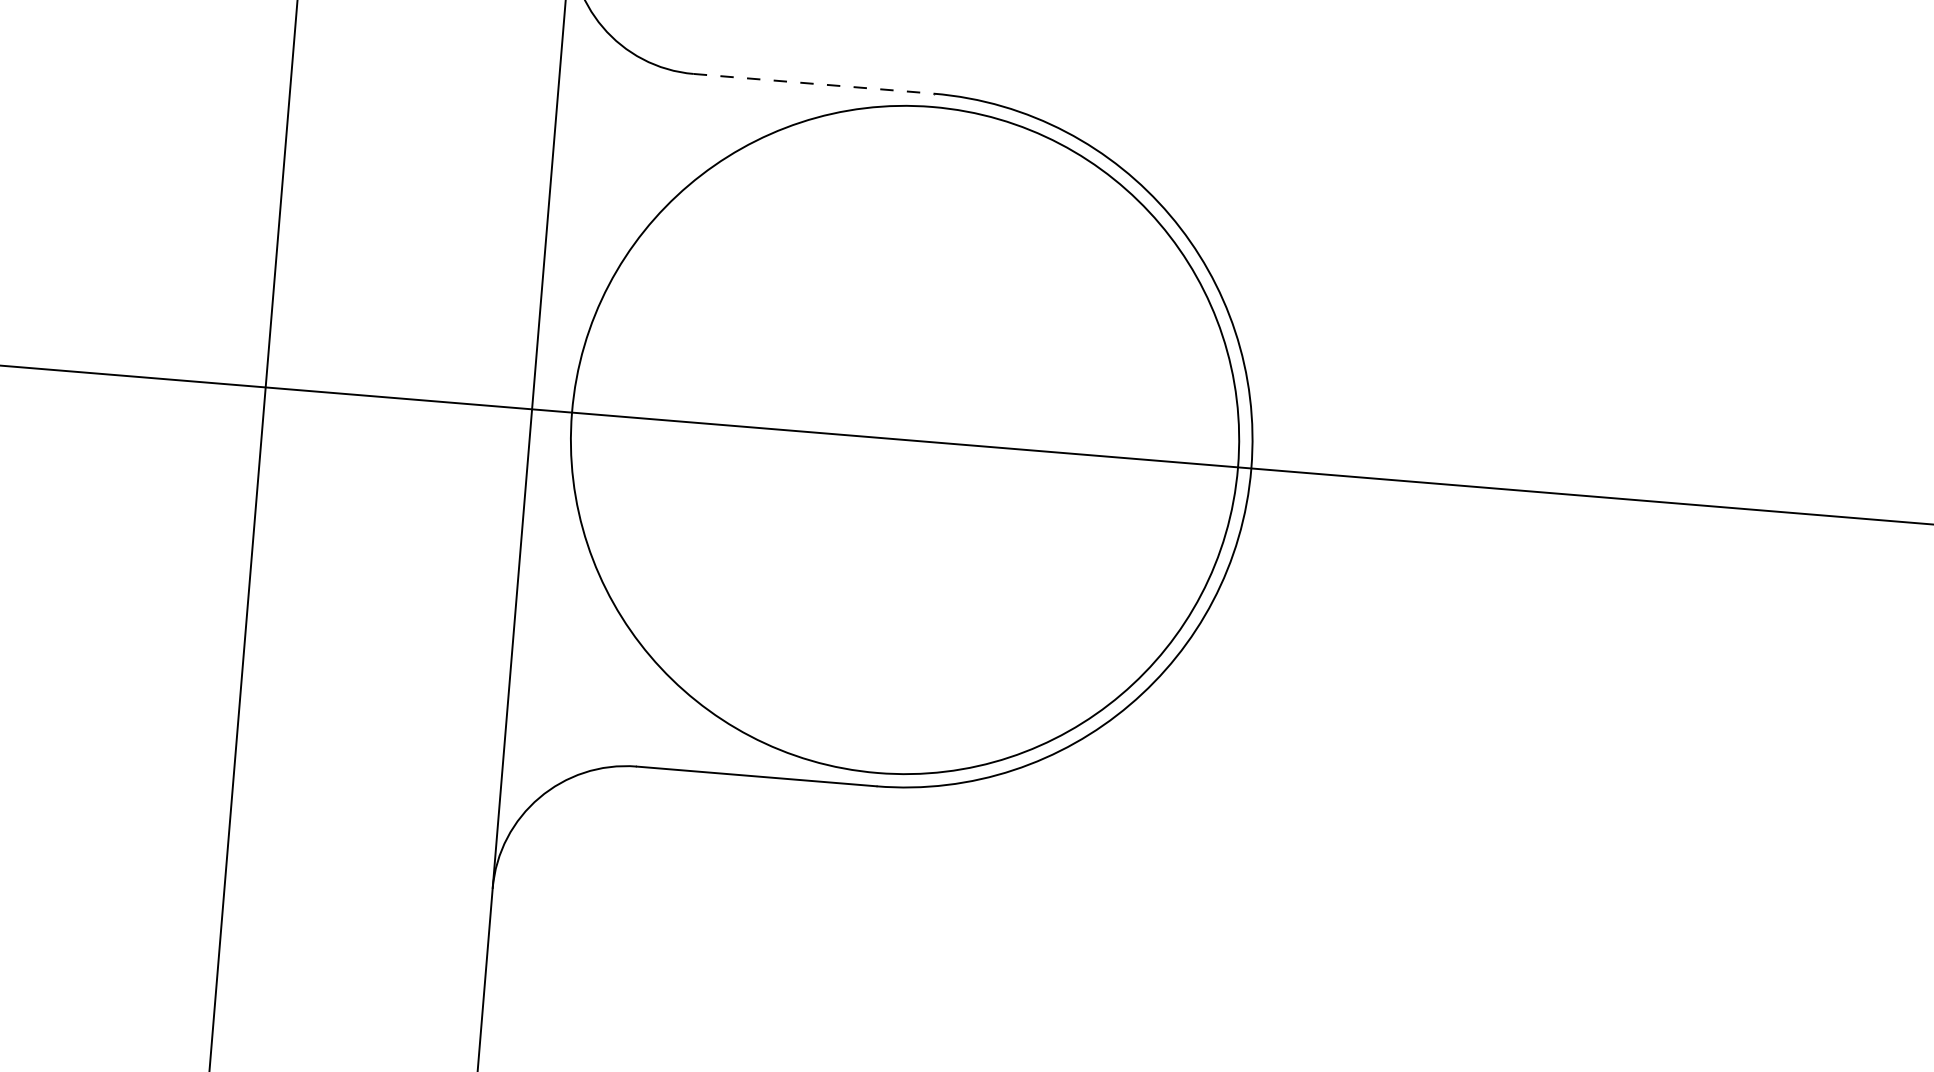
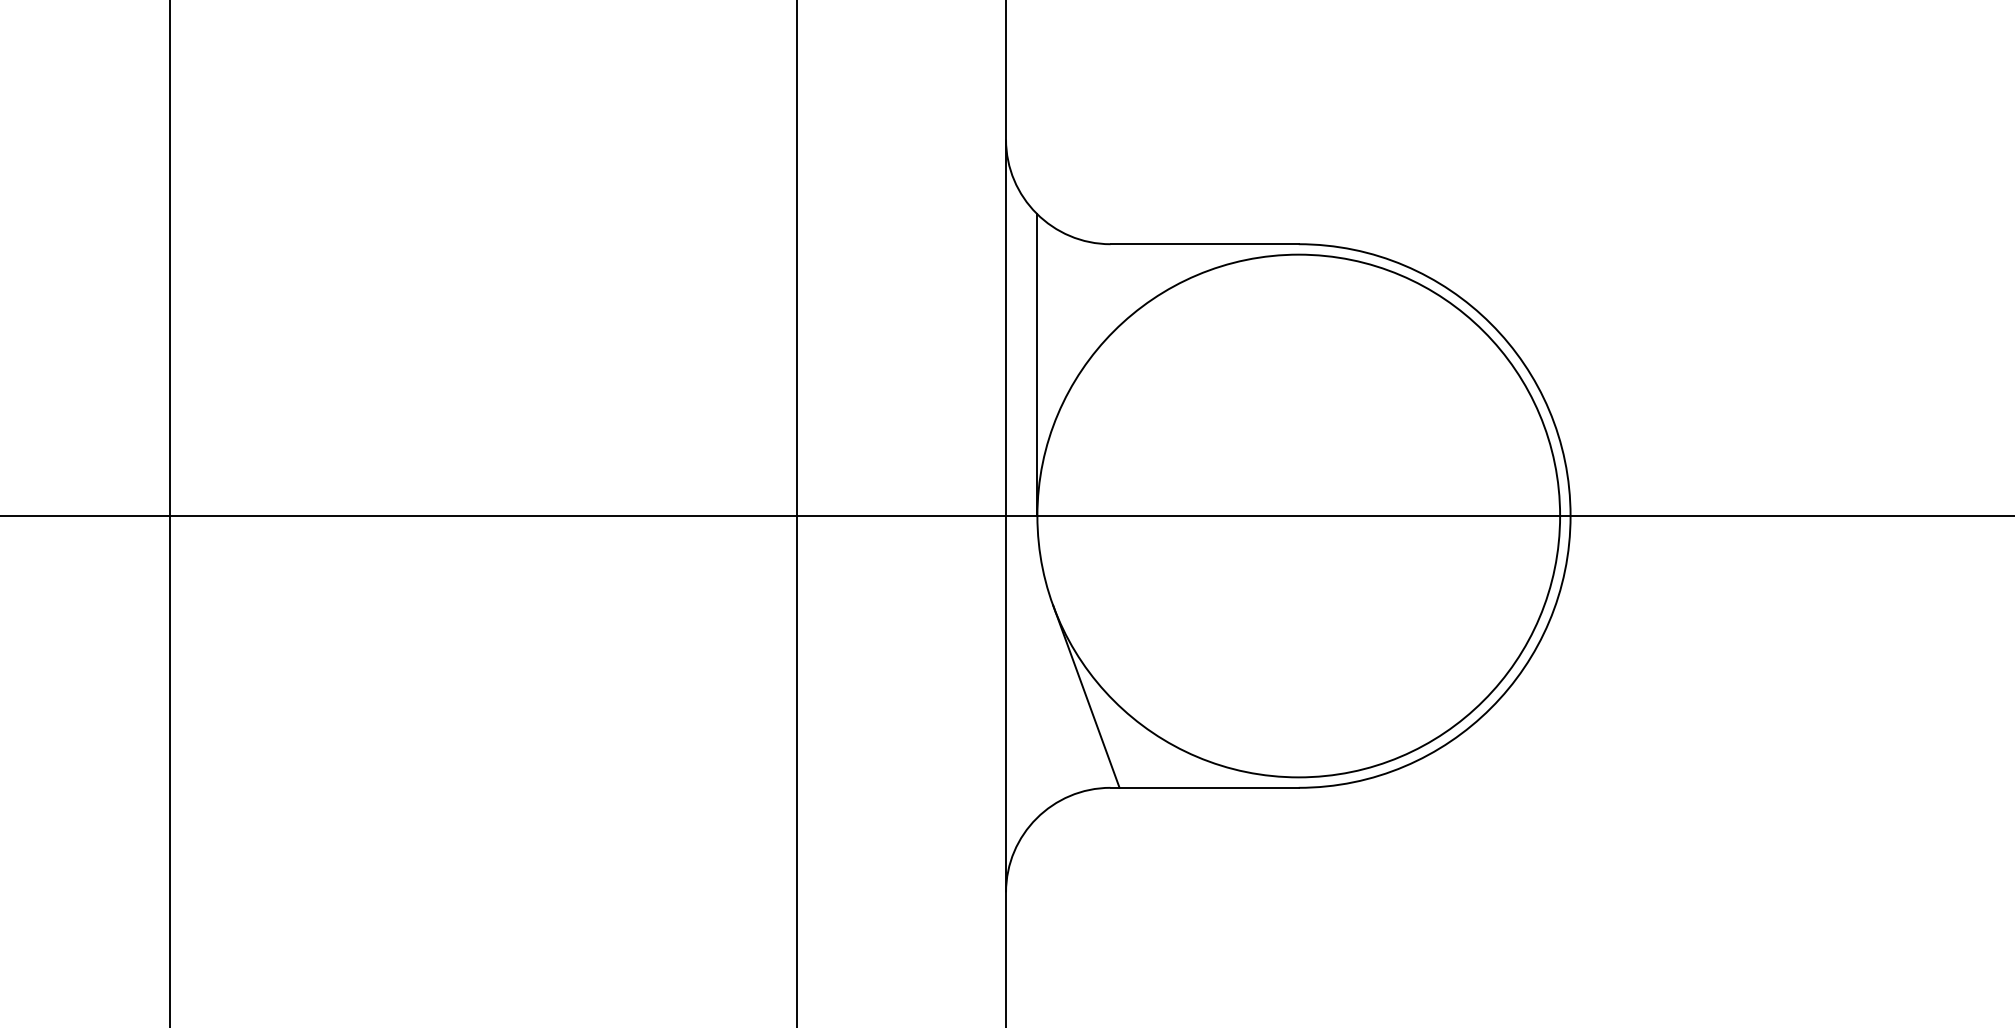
line: (814, 84) -> (1205, 244), dashed -> solid
line: (587, 220) -> (1037, 365), added
line: (615, 647) -> (1086, 696), added

